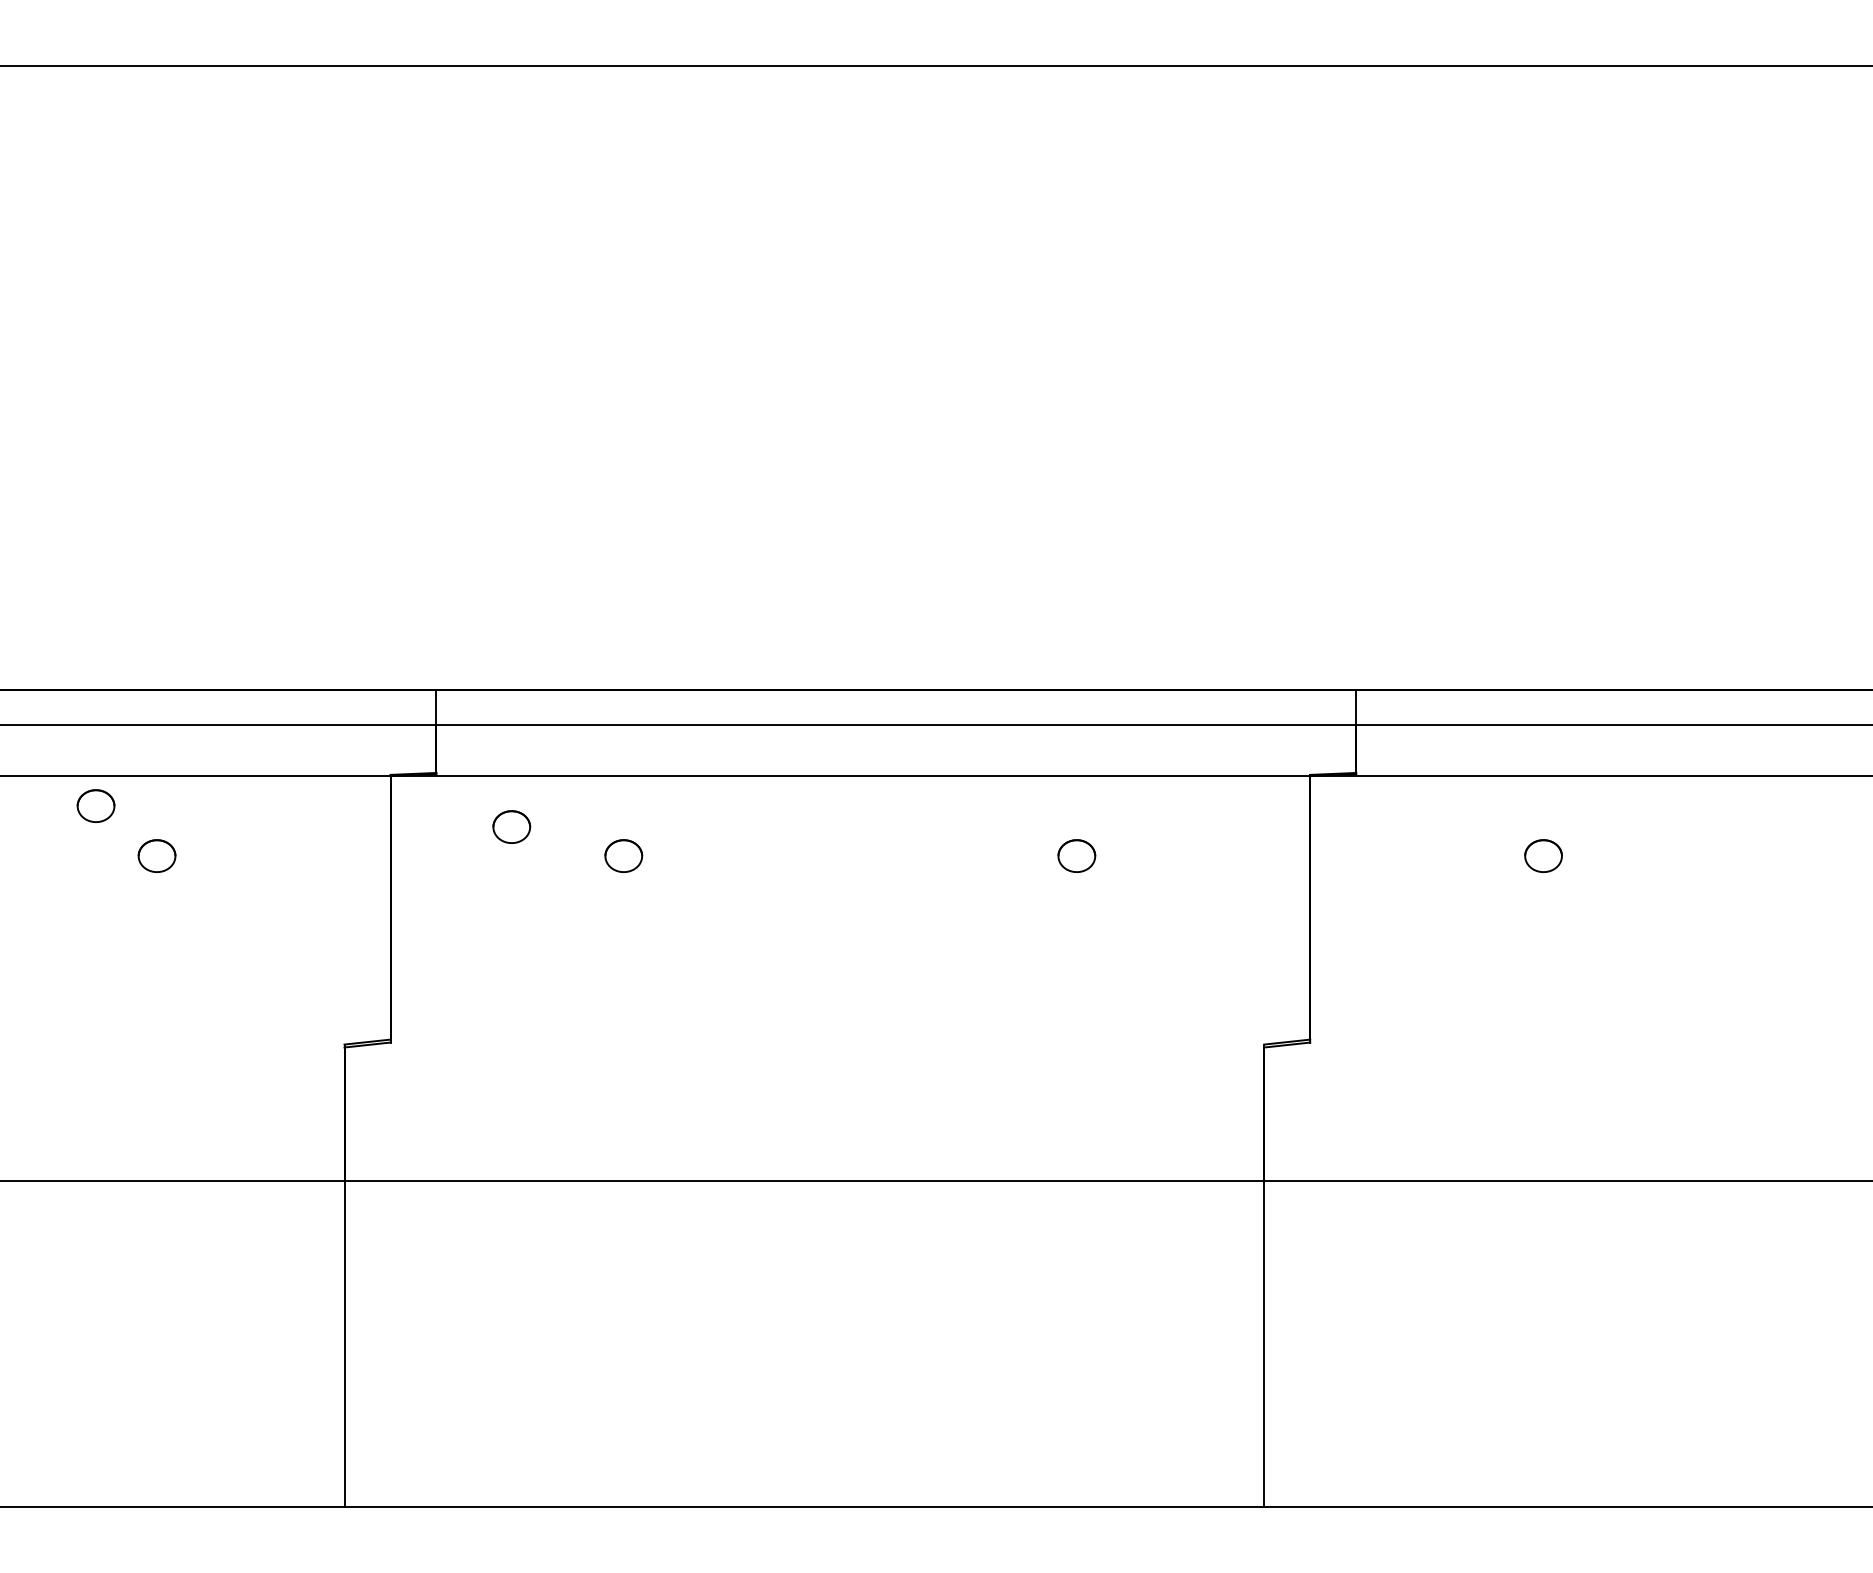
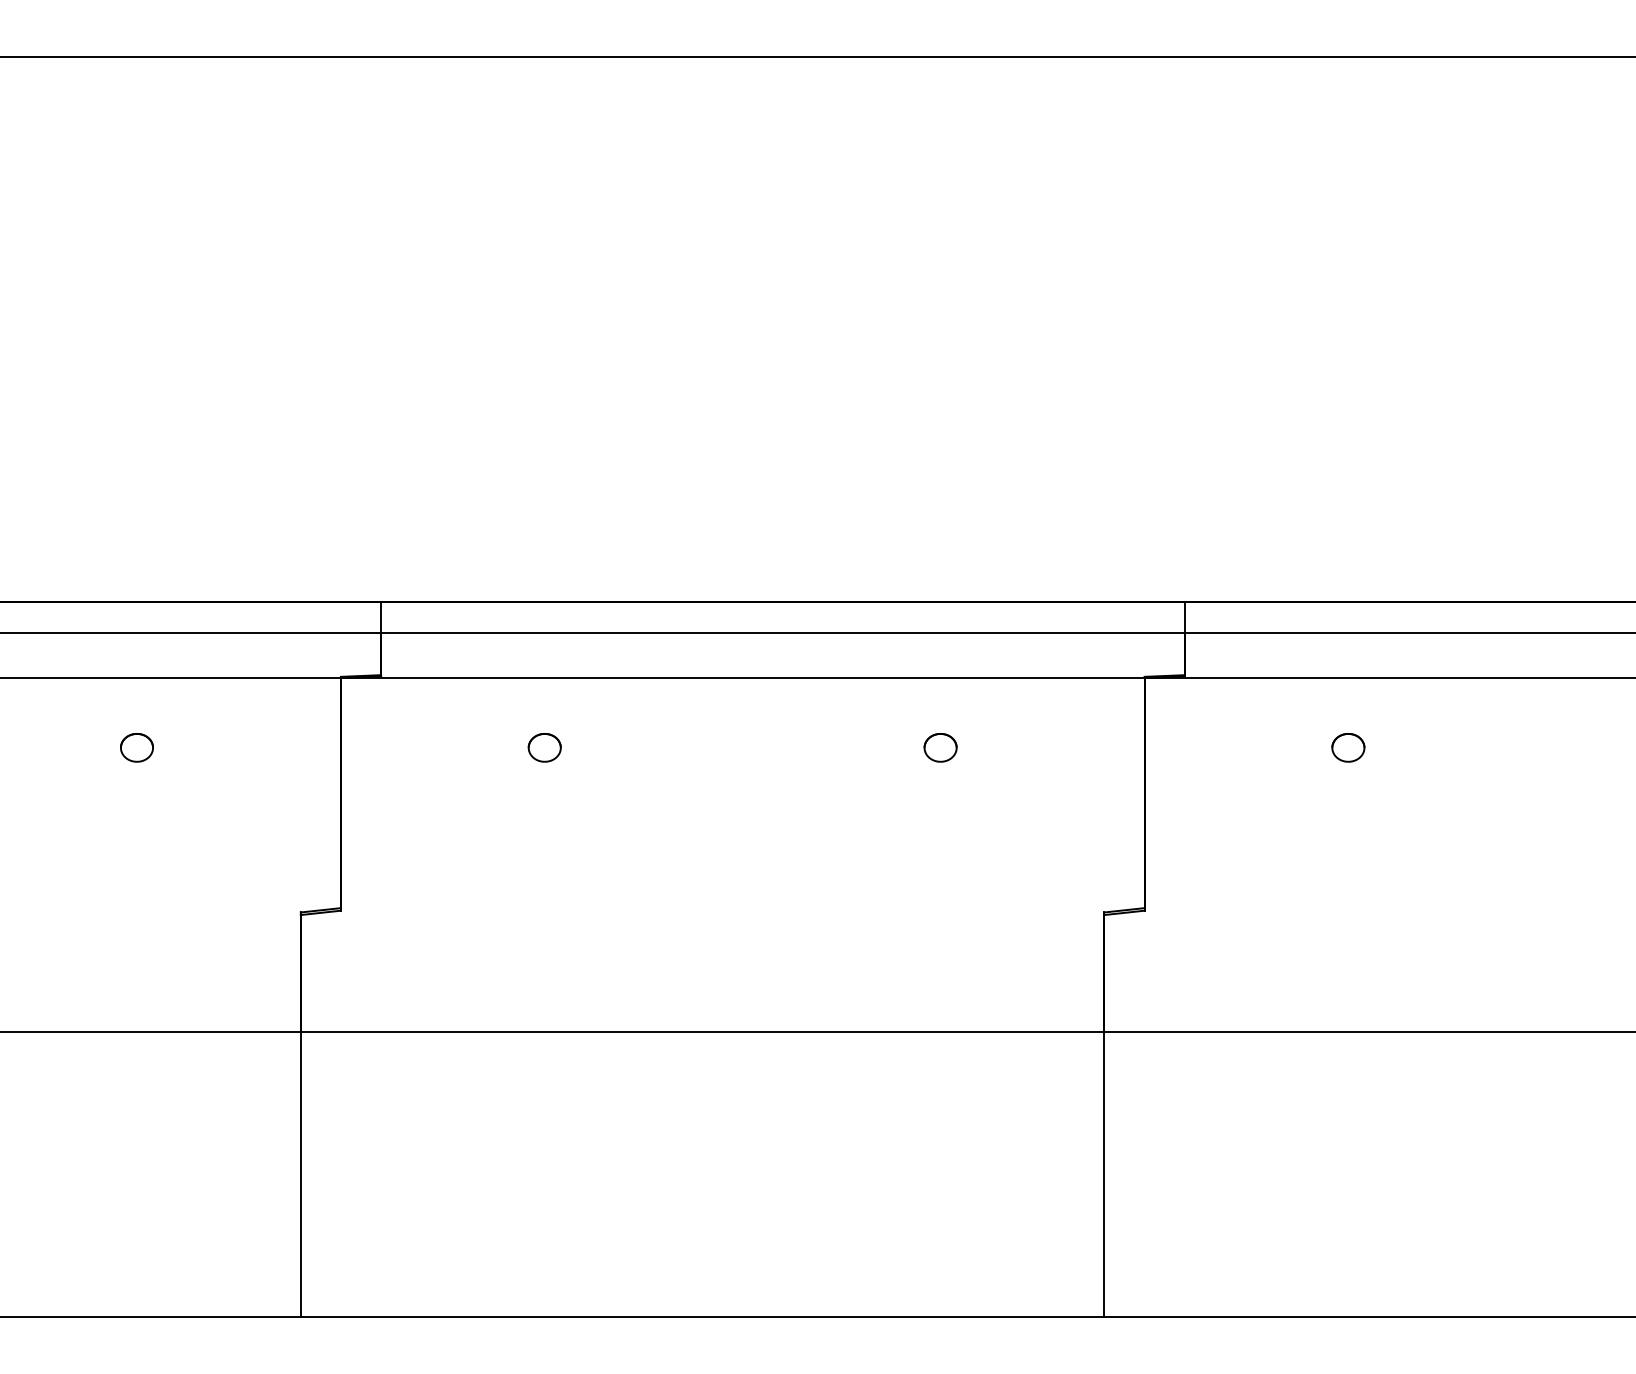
part: (95, 805) -> (83, 703), removed
part: (511, 826) -> (446, 721), removed

